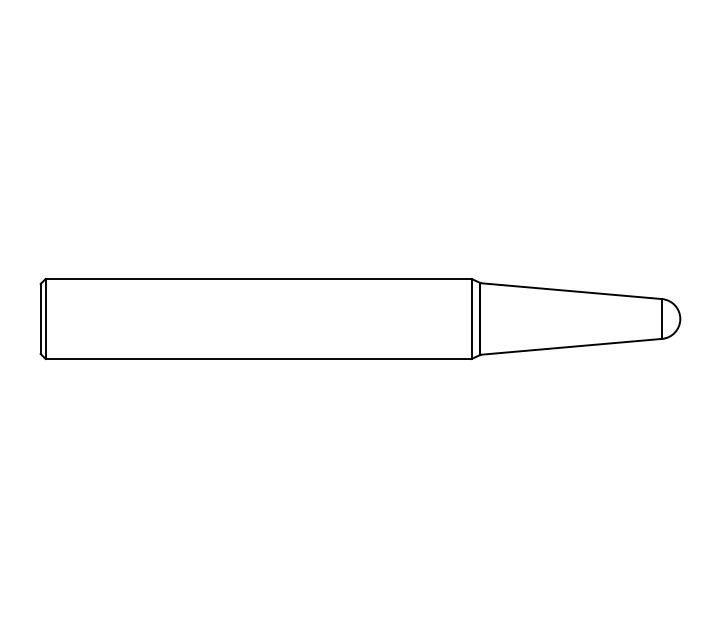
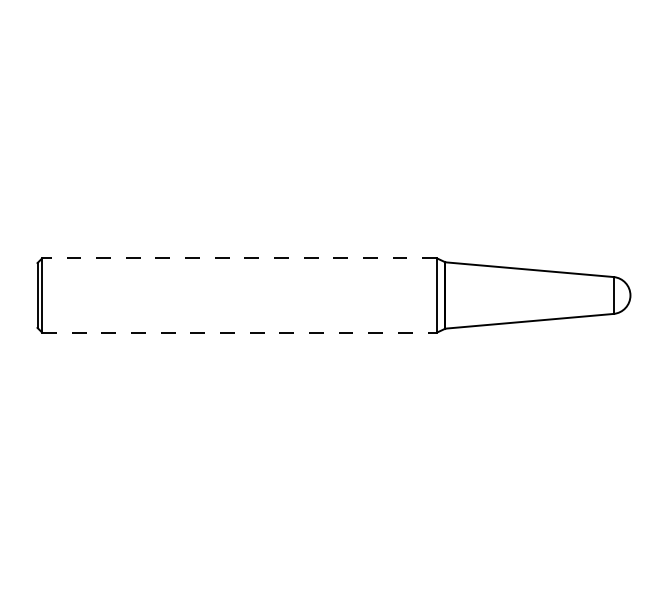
line: (258, 279) -> (239, 258), solid -> dashed
line: (259, 358) -> (240, 332), solid -> dashed

